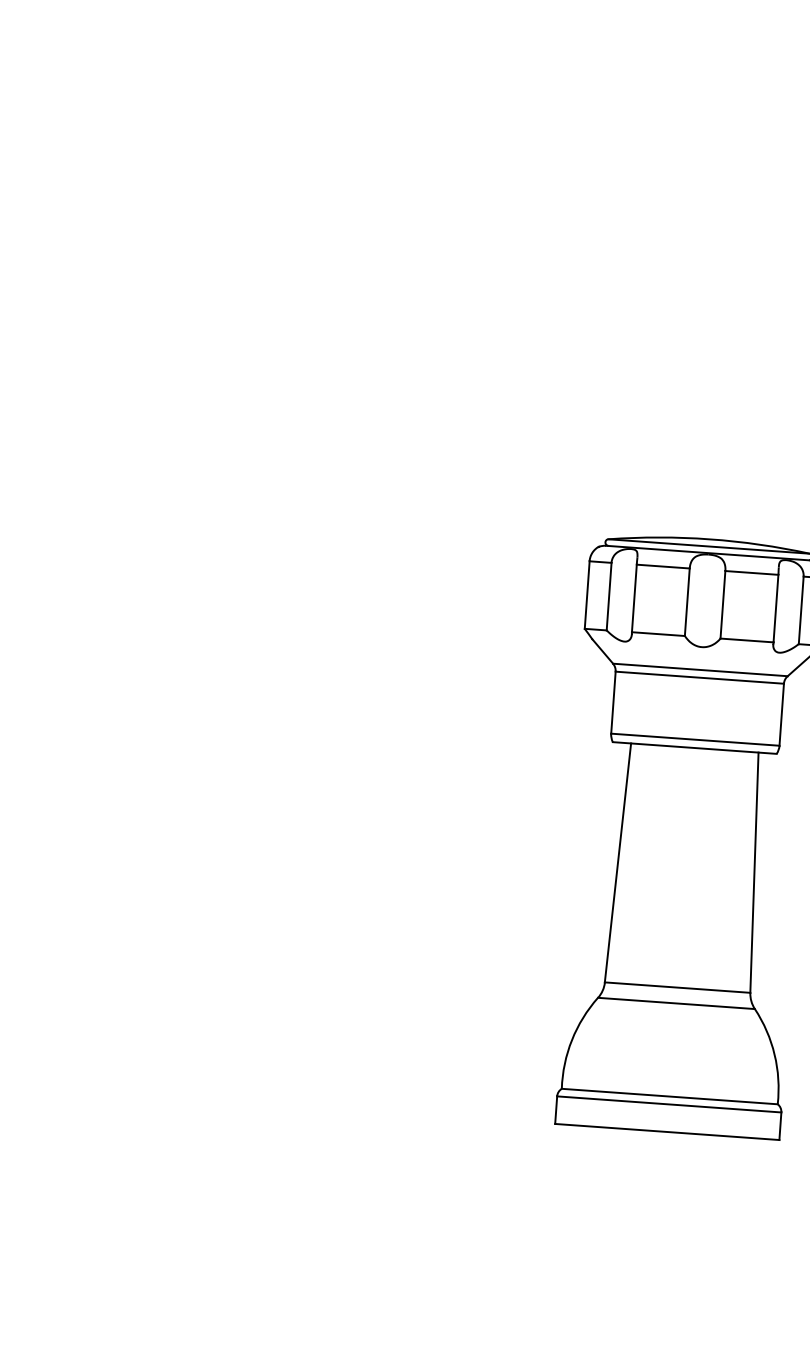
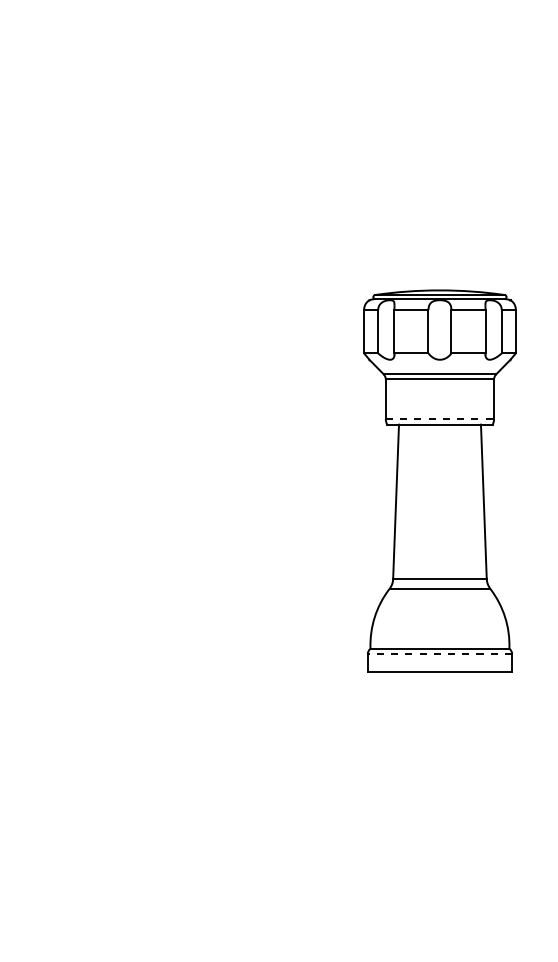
line: (696, 740) -> (440, 419), solid -> dashed
line: (668, 1103) -> (439, 653), solid -> dashed

